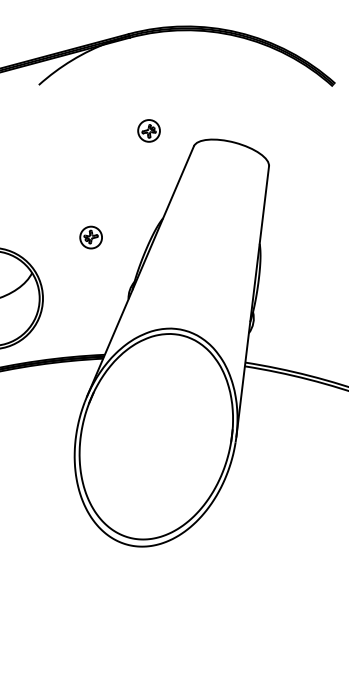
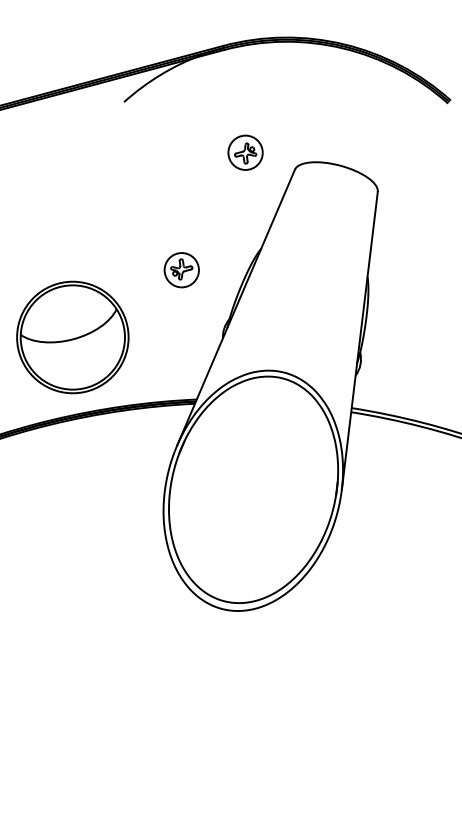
part: (149, 130) -> (245, 152), size x1.43
part: (90, 237) -> (181, 270), size x1.43

